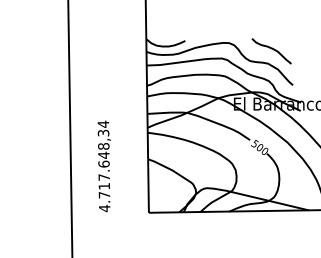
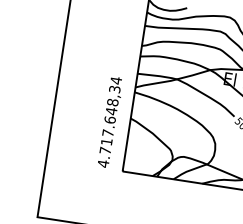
text: (103, 166) -> (109, 122), moved

